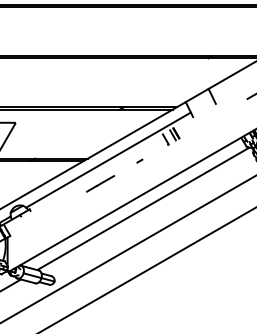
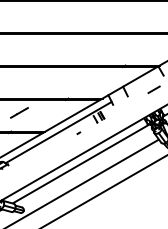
line: (100, 183) -> (19, 112), moved

